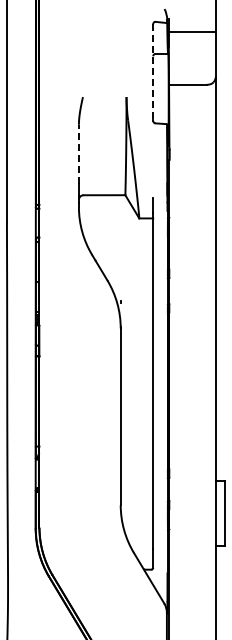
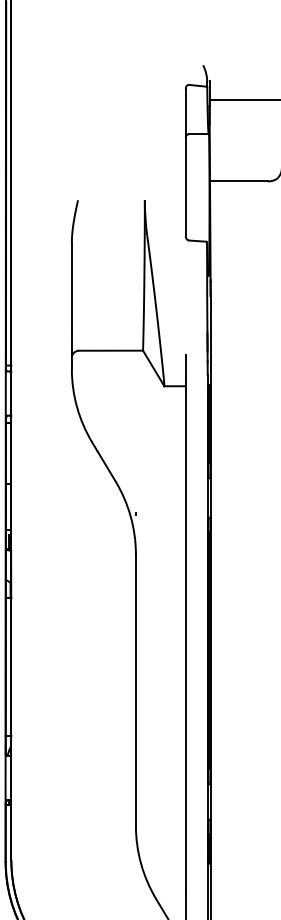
line: (153, 72) -> (186, 162), dashed -> solid
line: (78, 154) -> (71, 288), dashed -> solid

